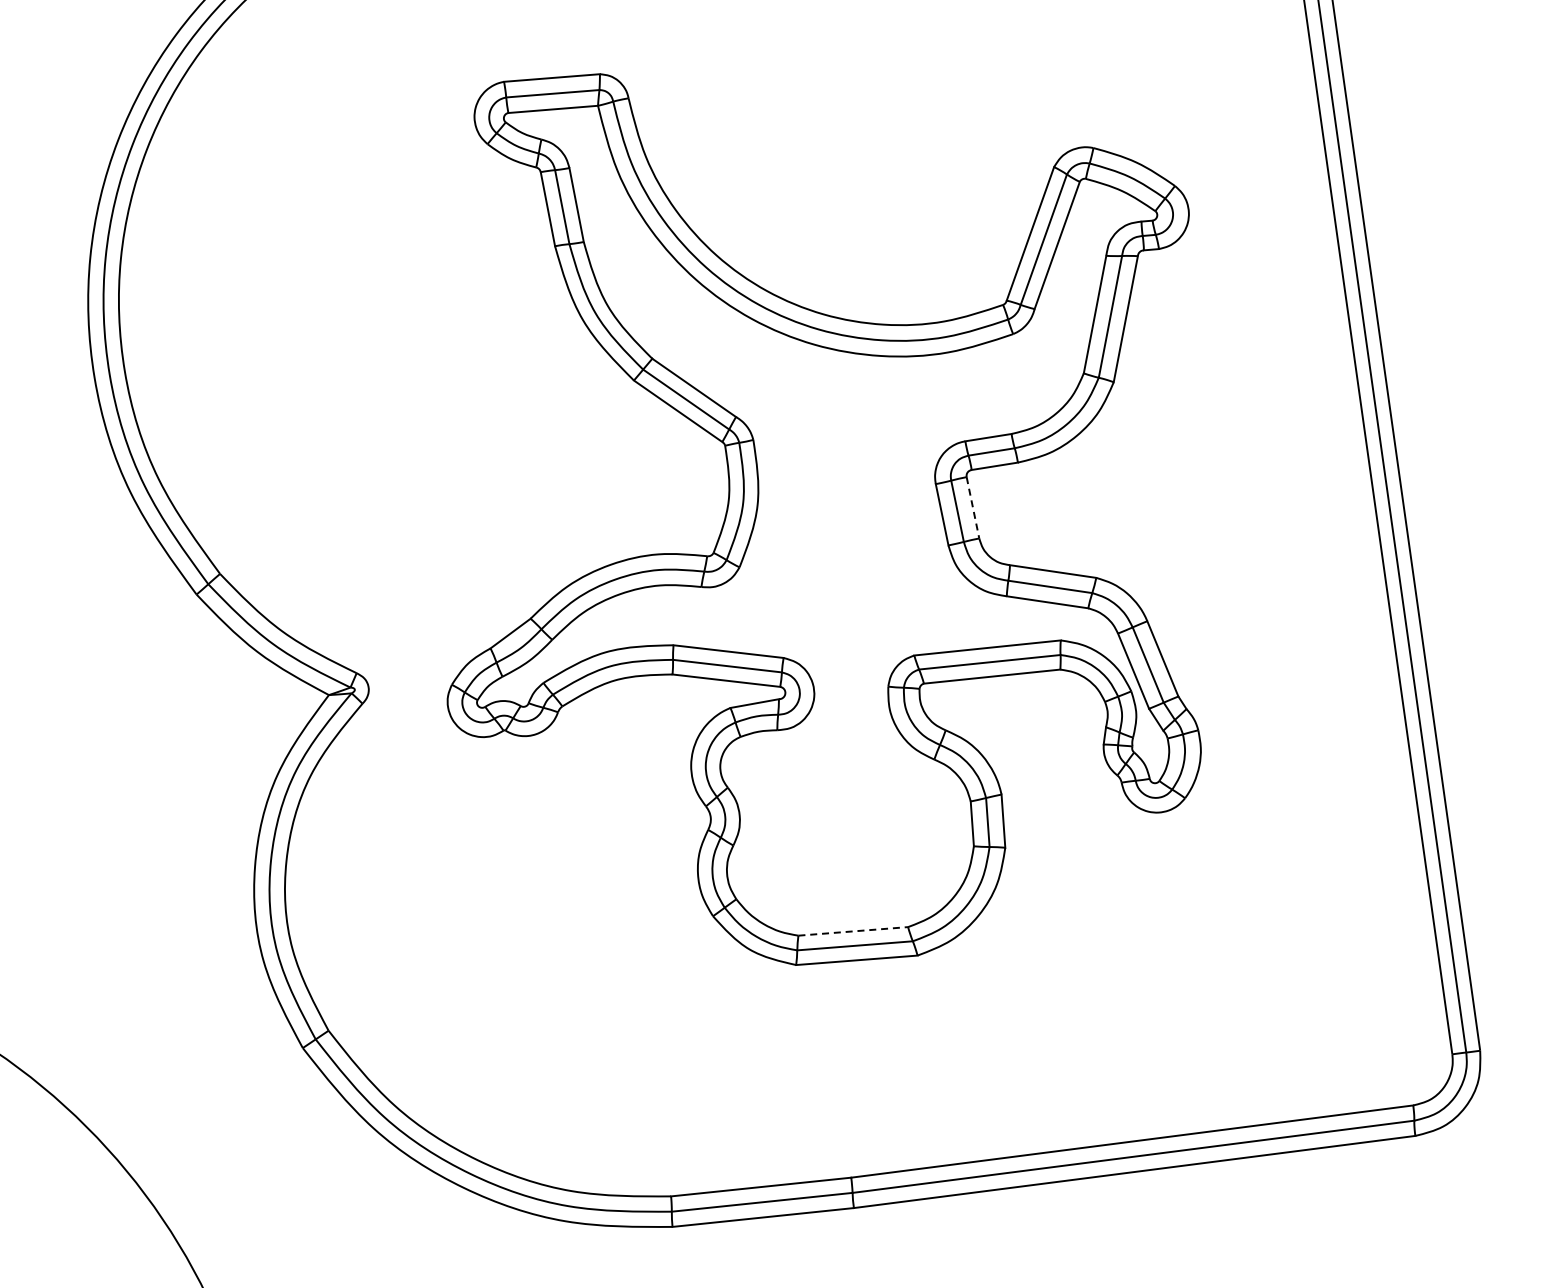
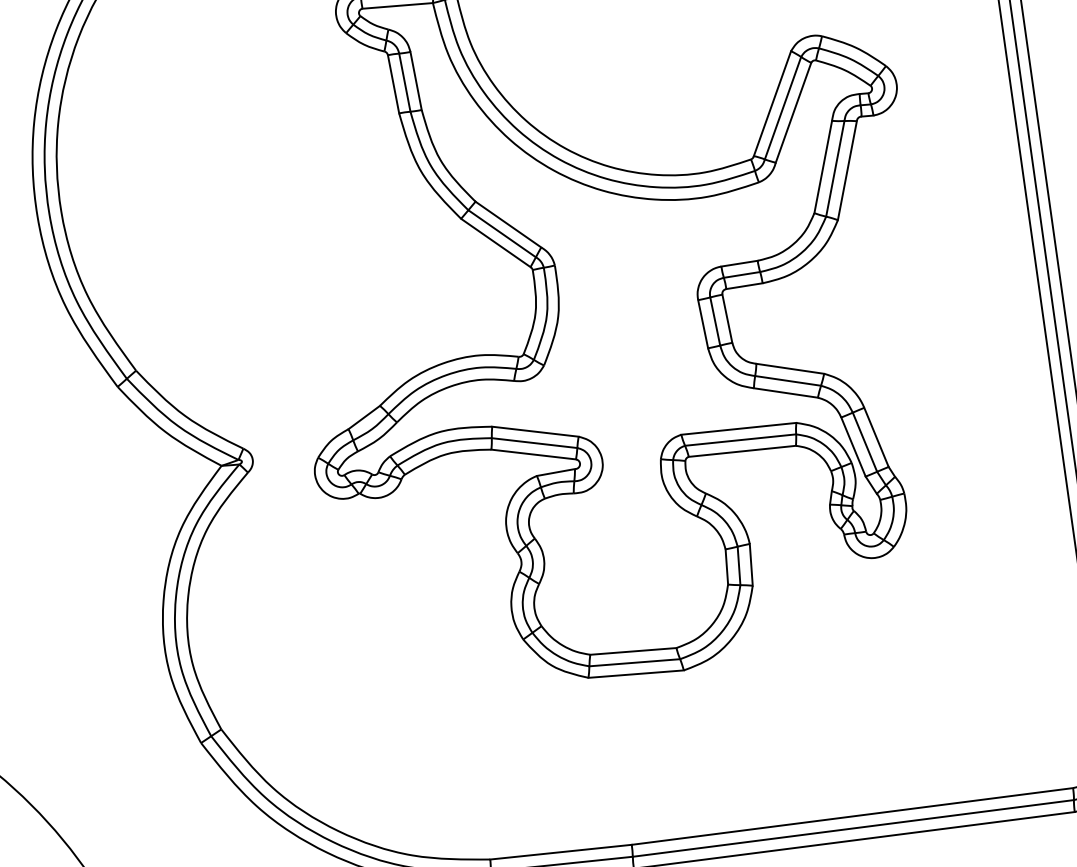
line: (973, 508) -> (727, 319), dashed -> solid
line: (853, 931) -> (633, 651), dashed -> solid

